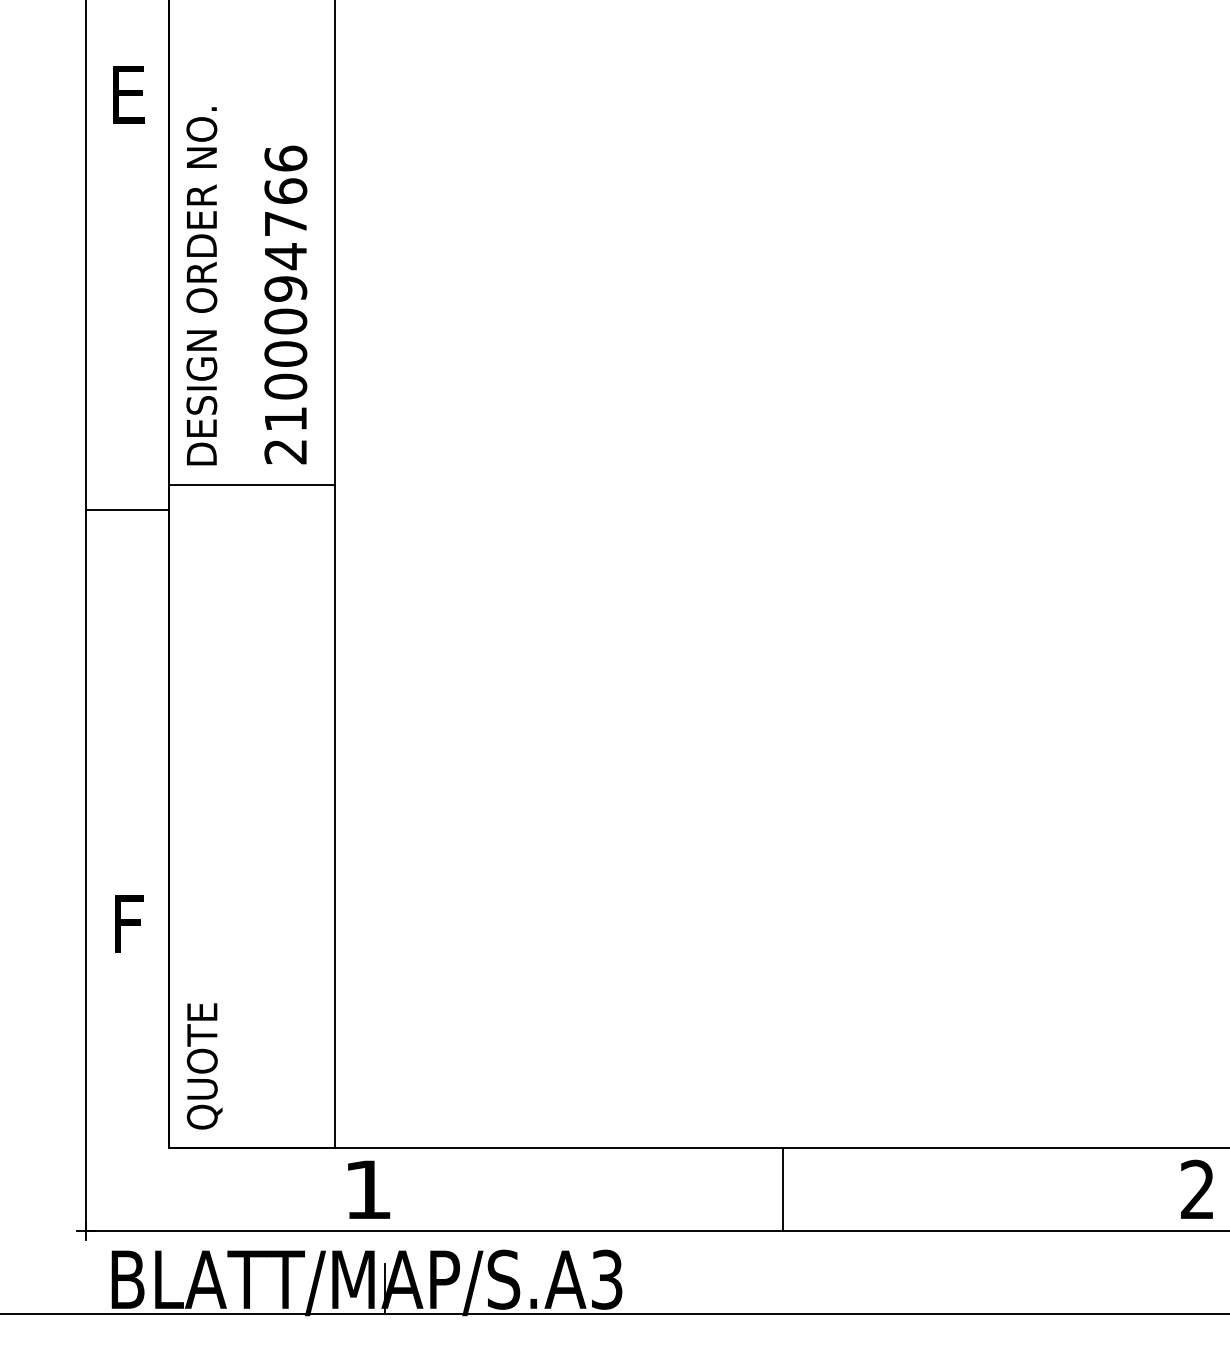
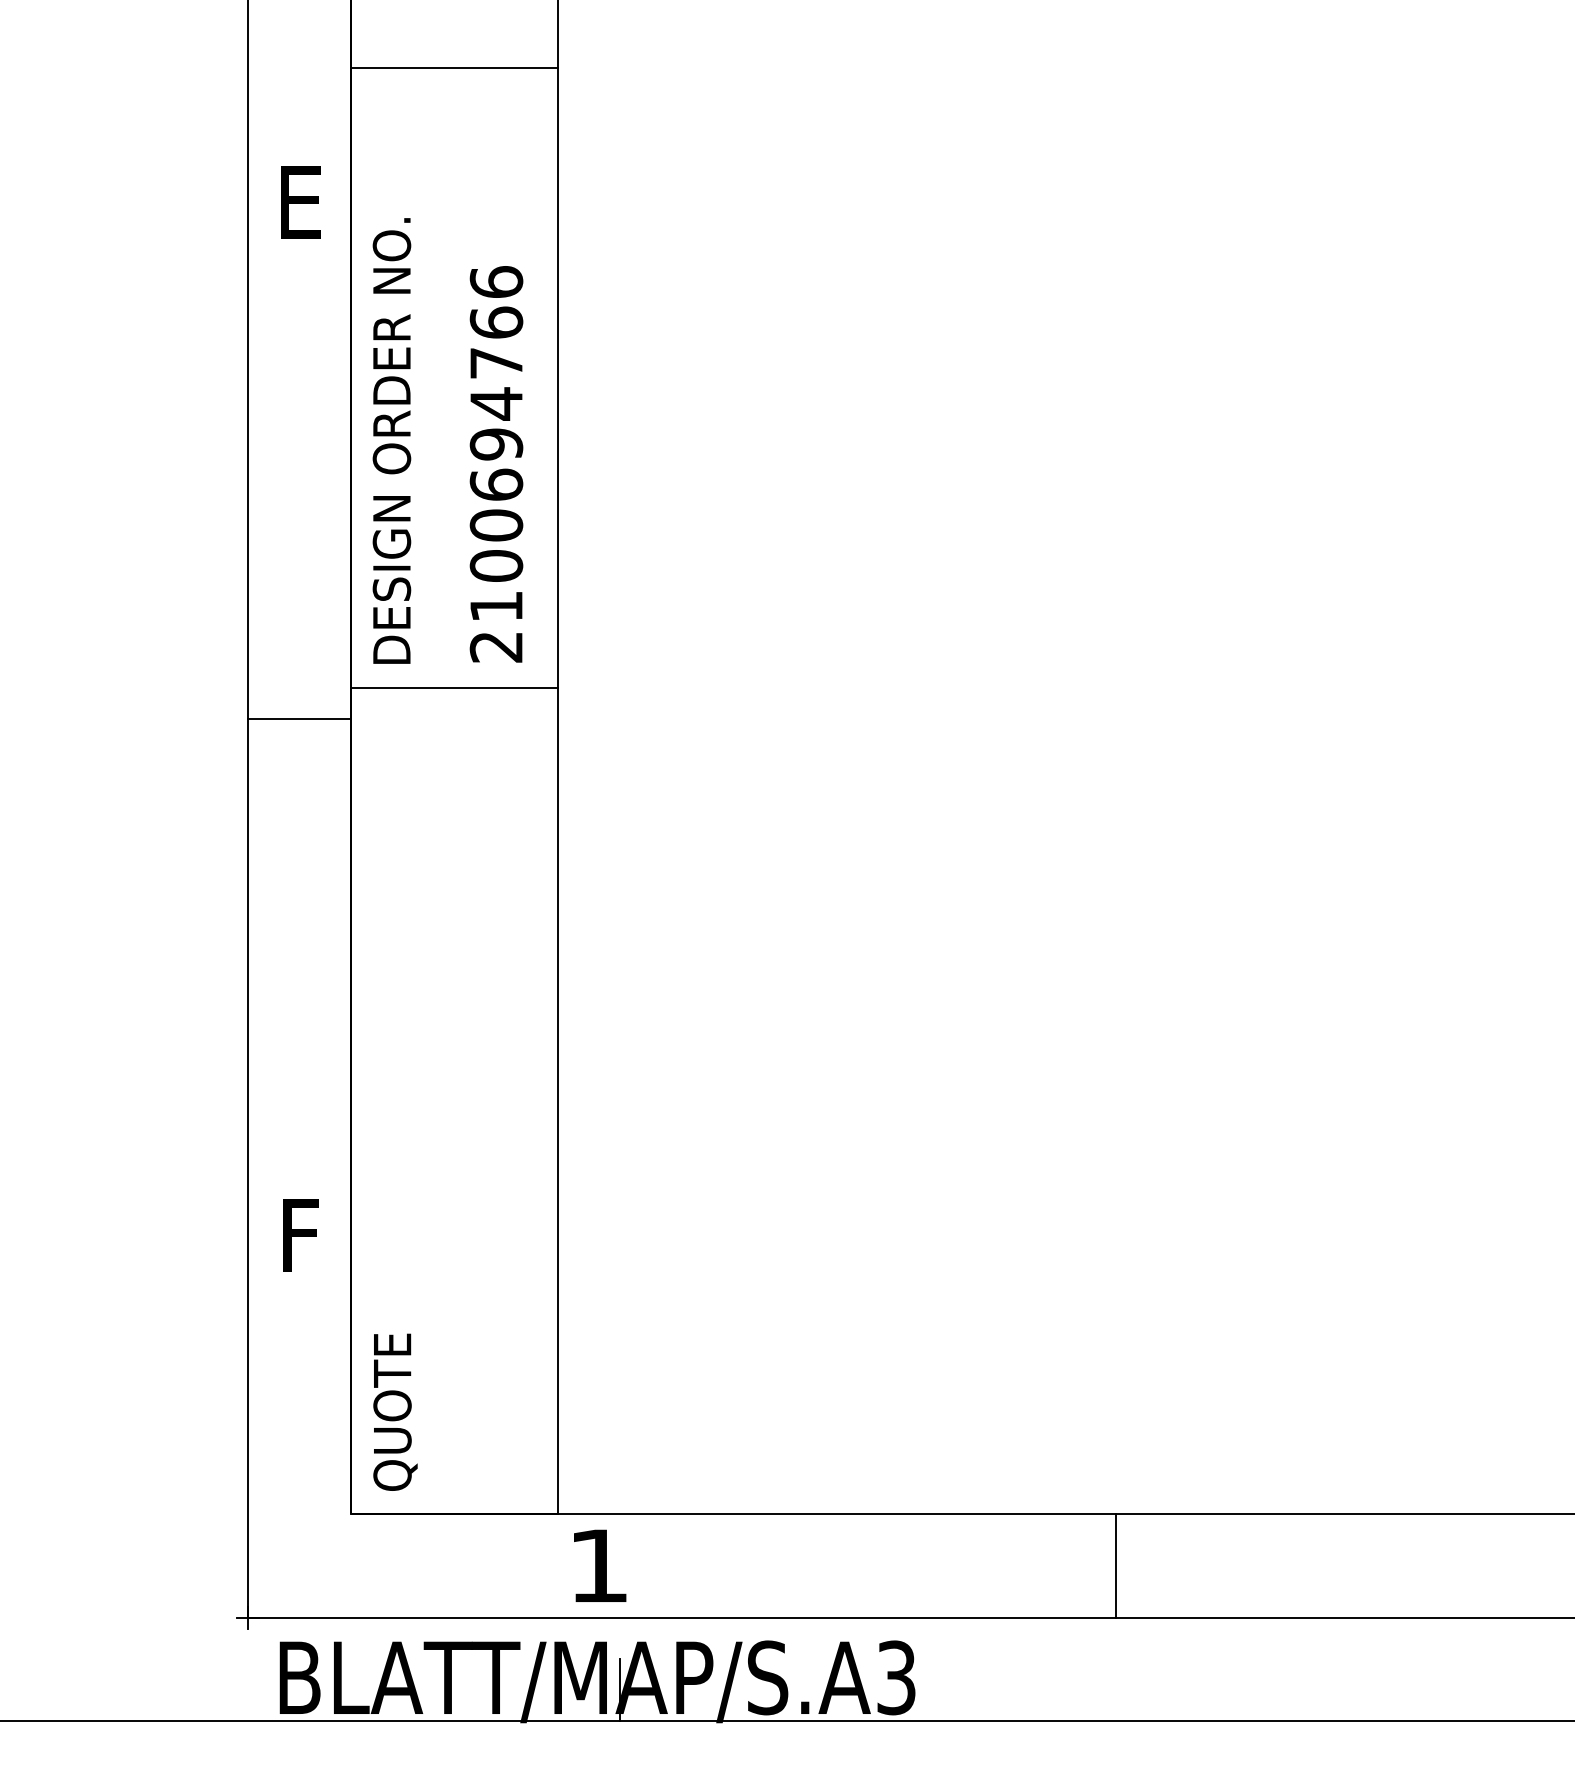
text: (285, 321) -> (496, 484), 2100094766 -> 2100694766

